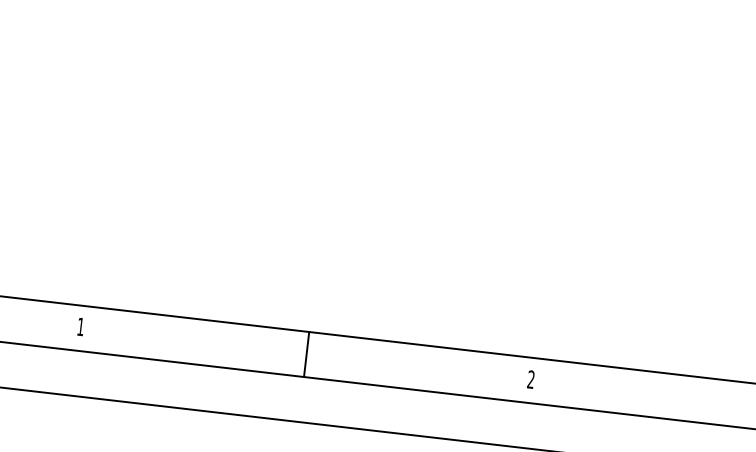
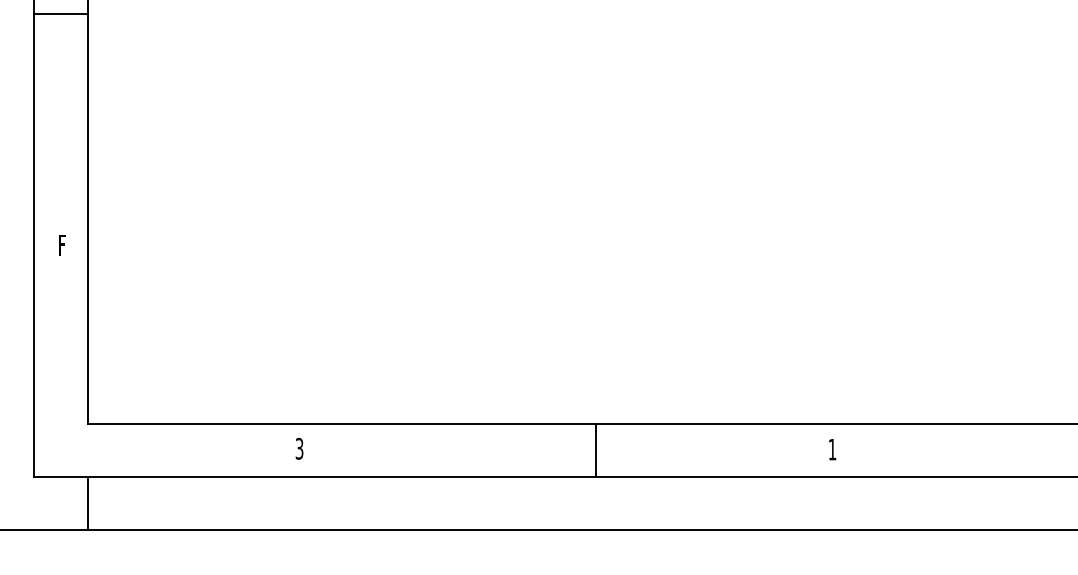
text: (80, 326) -> (299, 448), 1 -> 3
line: (306, 354) -> (595, 450), moved
text: (531, 379) -> (832, 449), 2 -> 1

